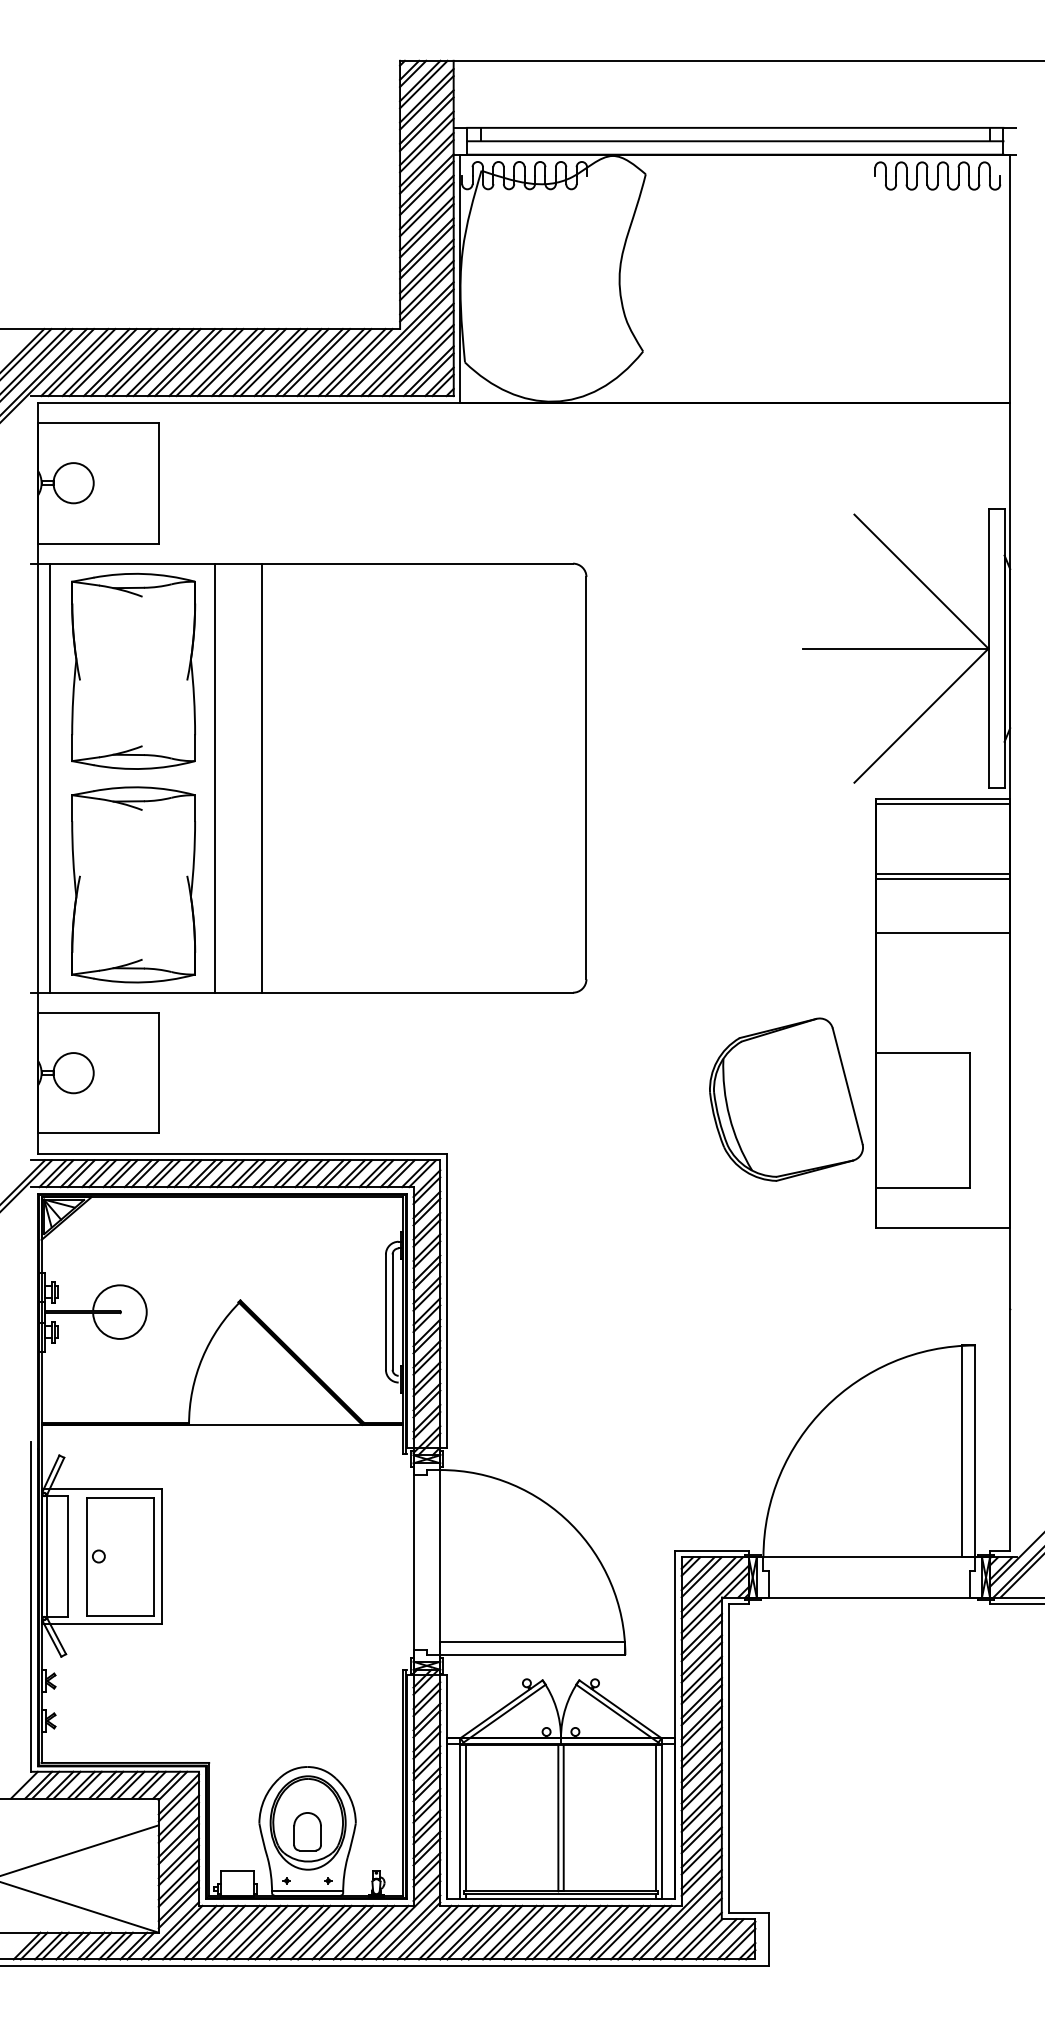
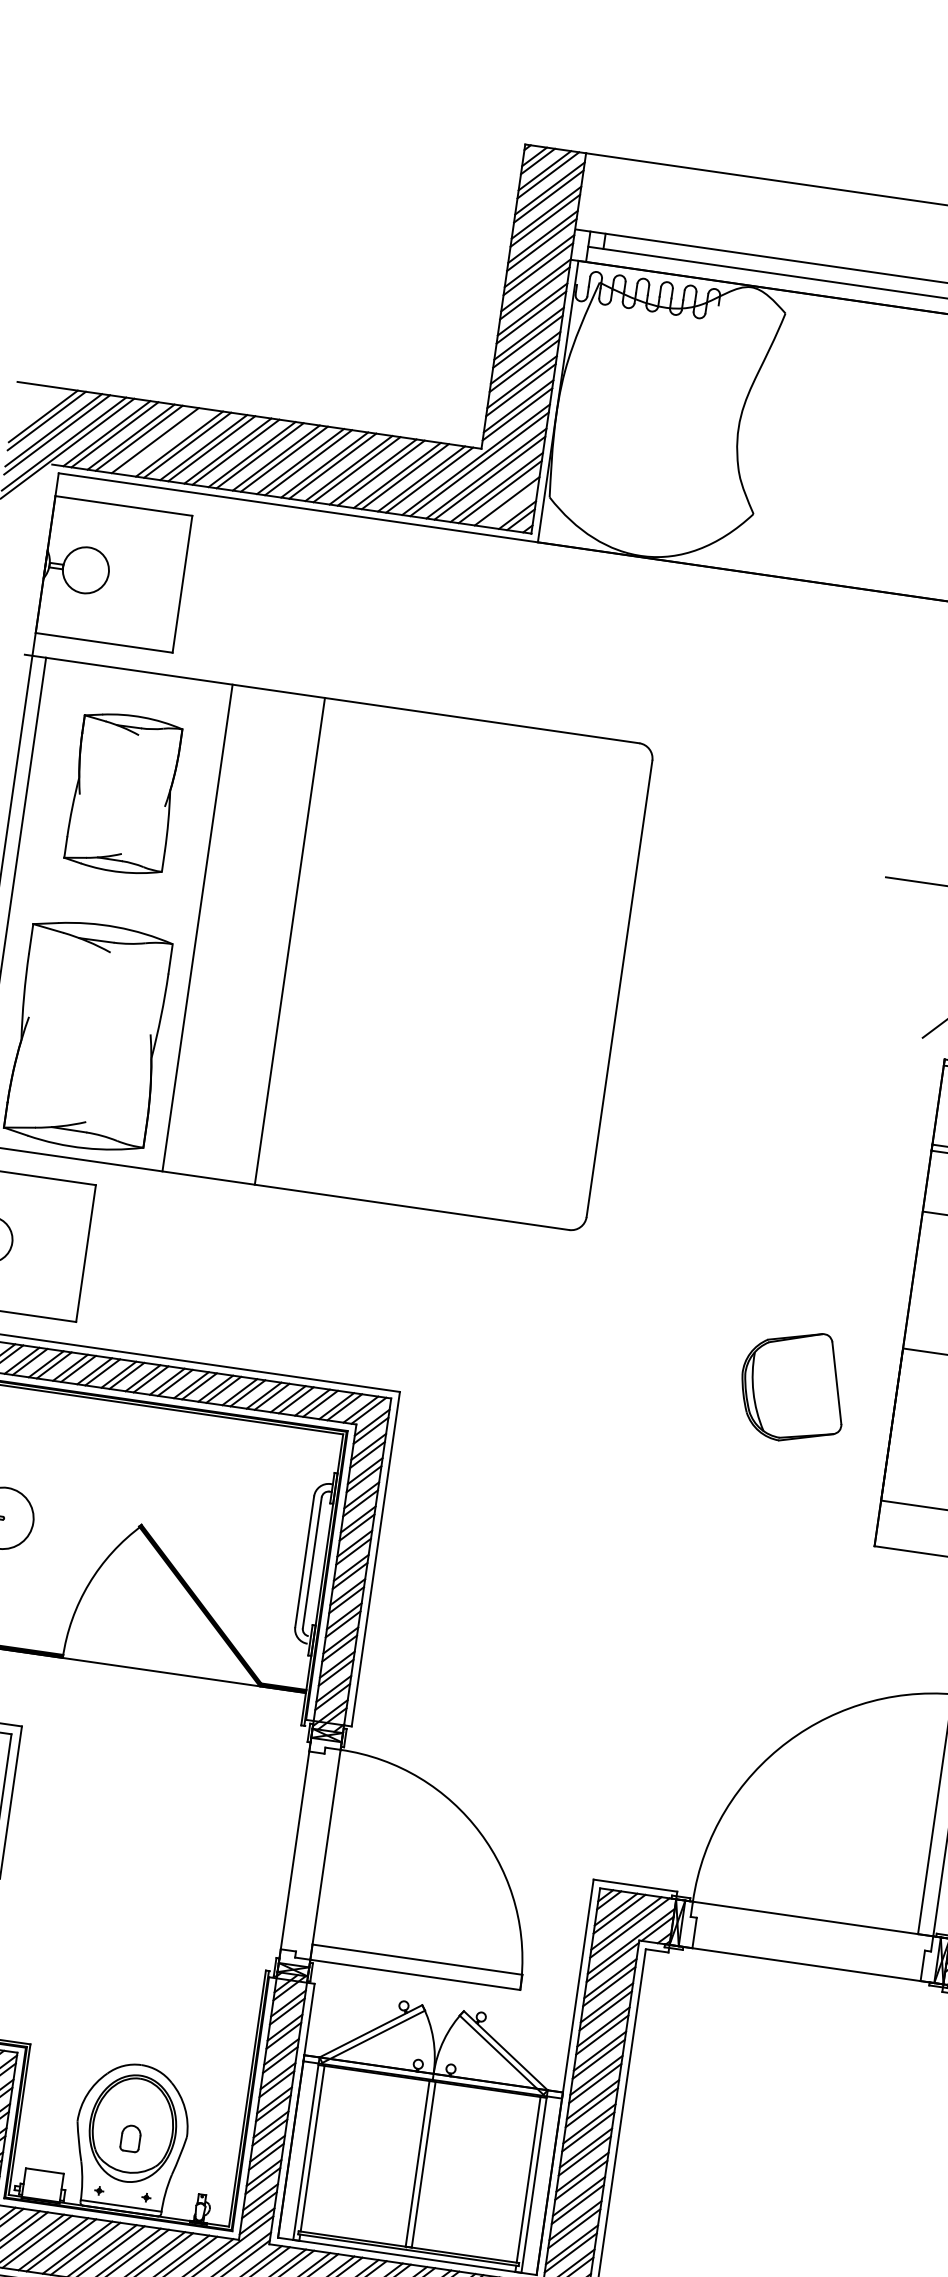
line: (124, 362) -> (163, 441), removed
line: (432, 374) -> (510, 505), removed
part: (133, 670) -> (123, 792), size x0.7
line: (261, 777) -> (289, 940), moved
part: (786, 1099) -> (793, 1386), size x0.6
part: (307, 1831) -> (130, 2138), size x0.6

